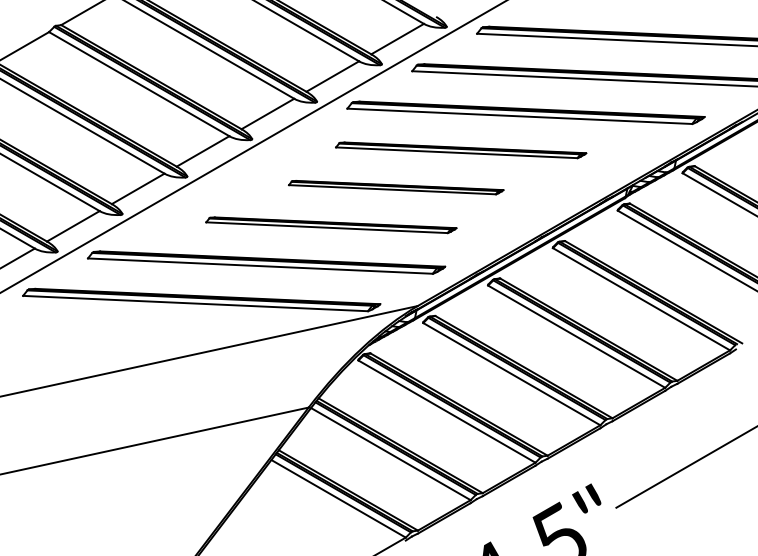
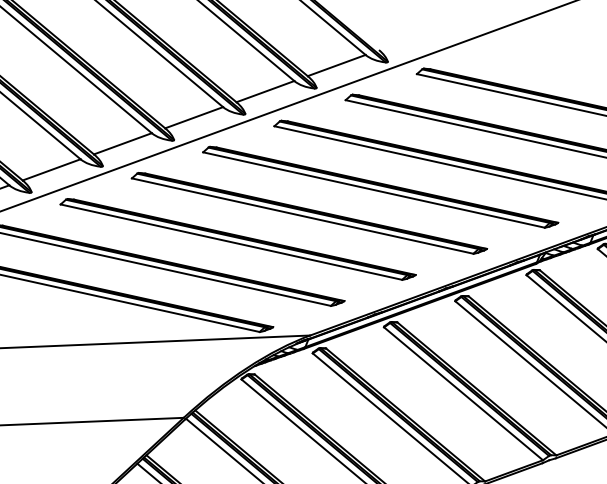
part: (460, 150) -> (380, 187), size x1.43
part: (395, 187) -> (308, 213), size x1.67
part: (330, 225) -> (237, 239), size x1.43

